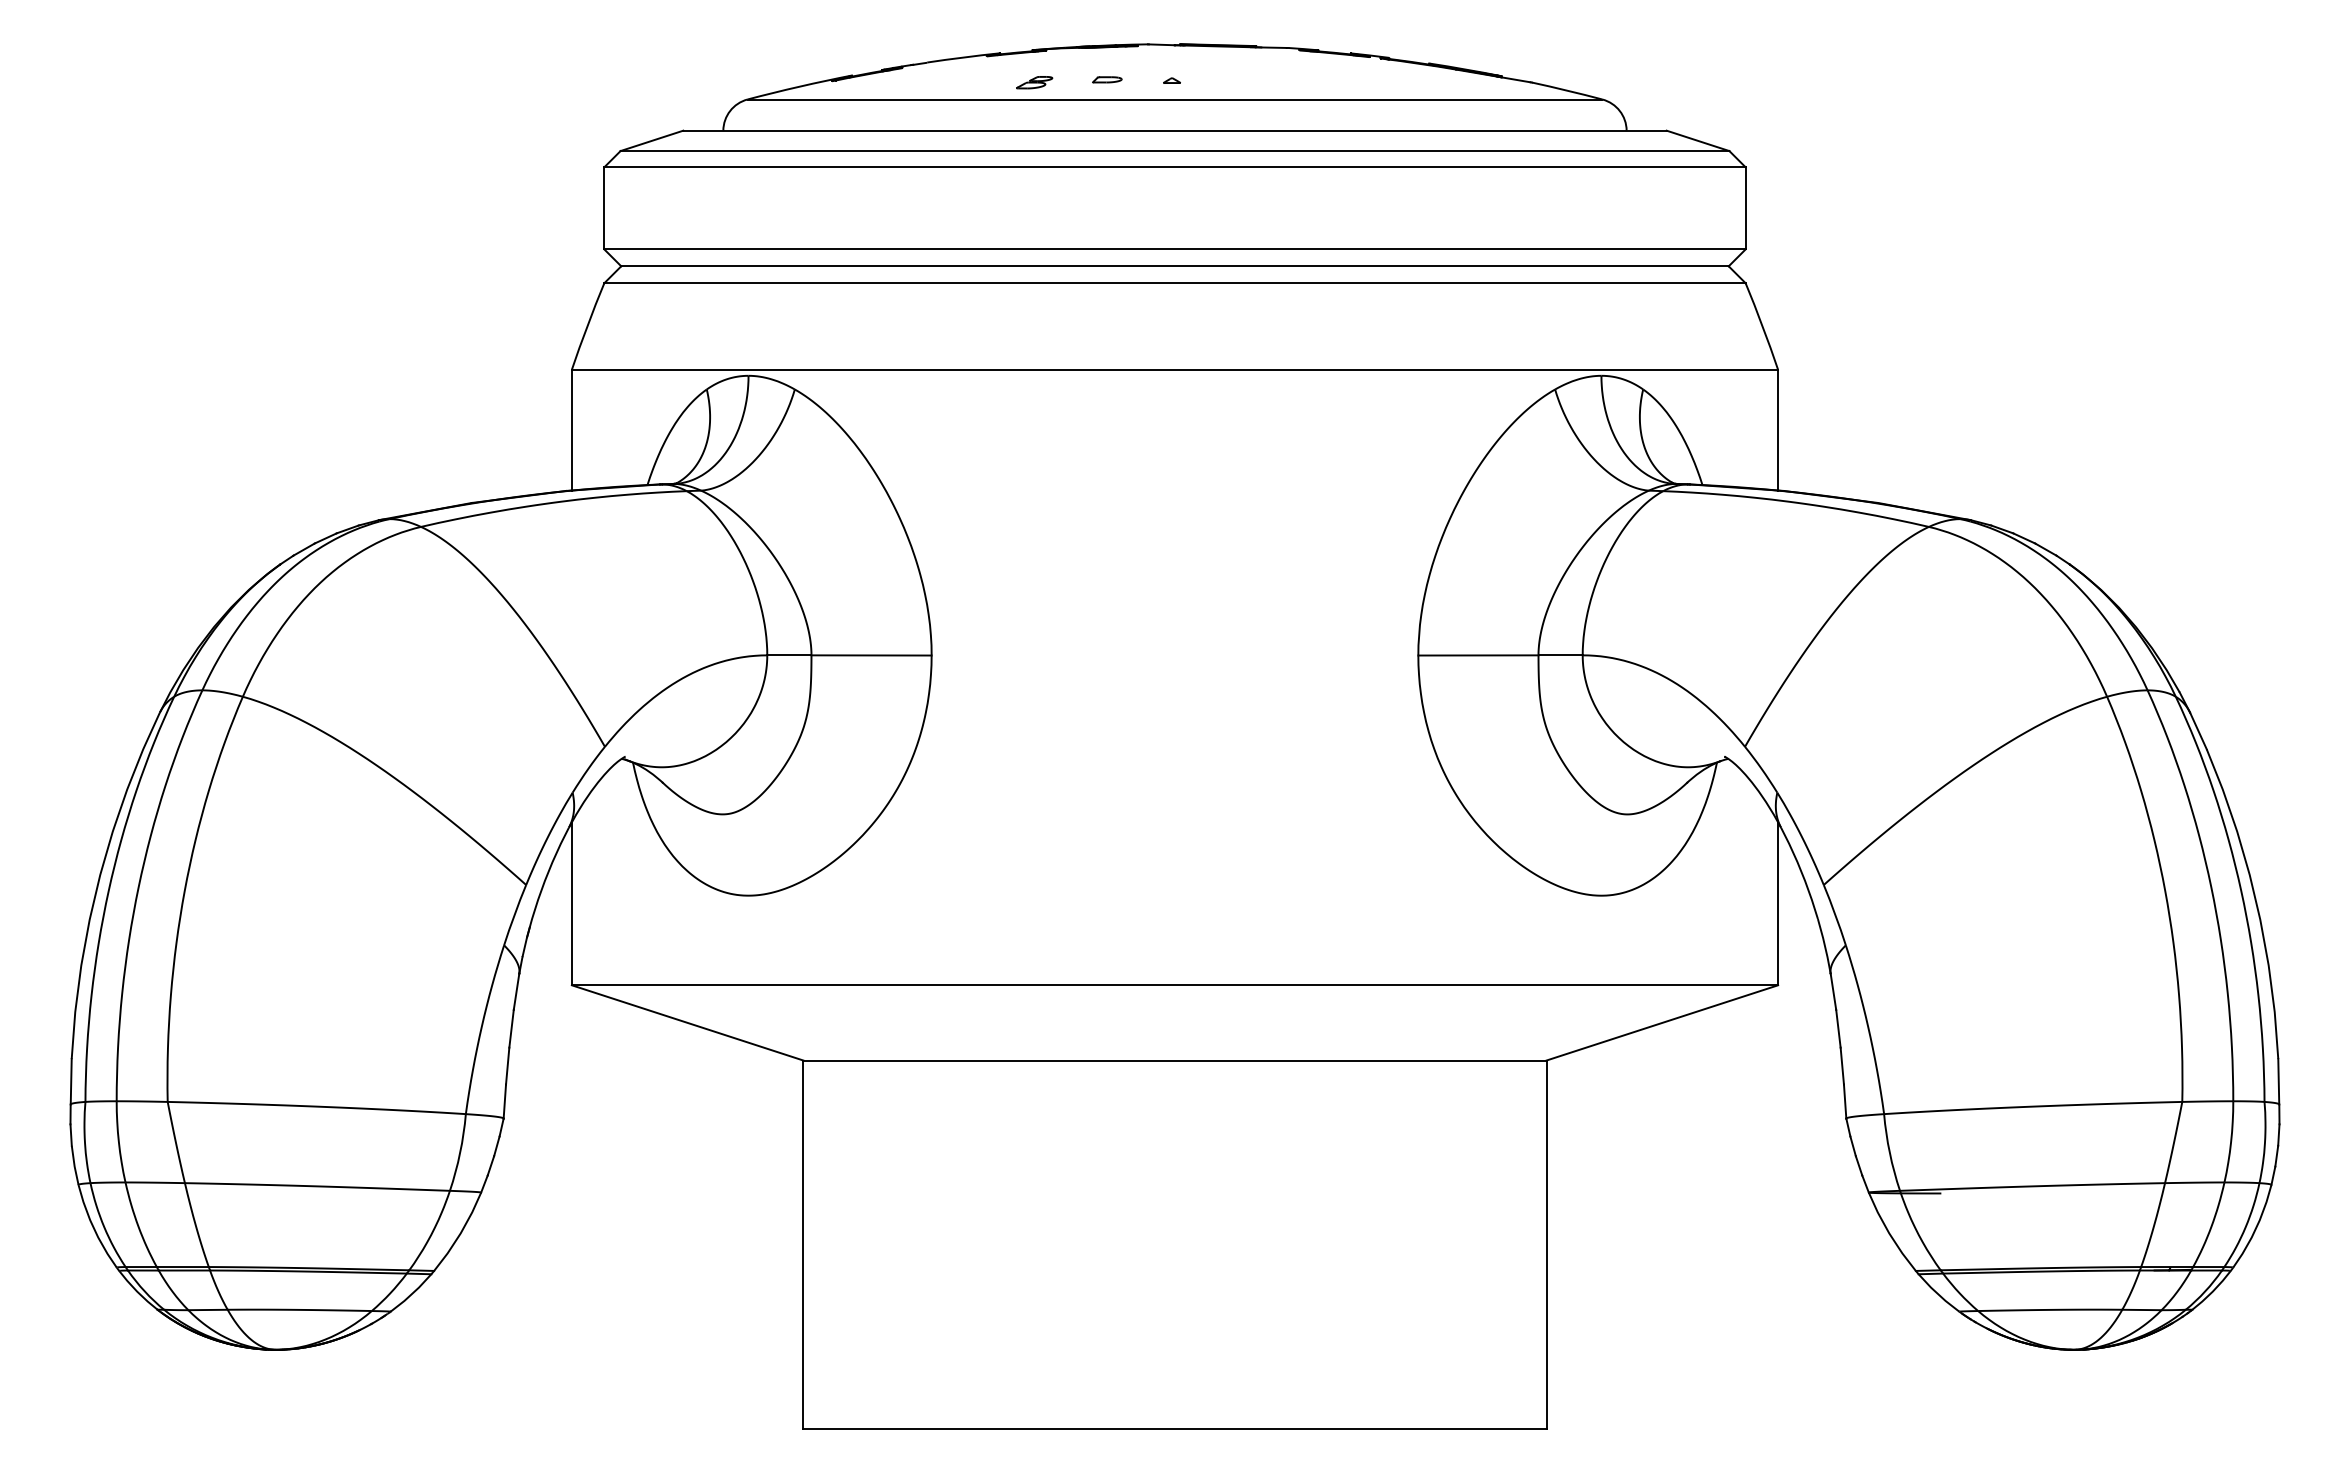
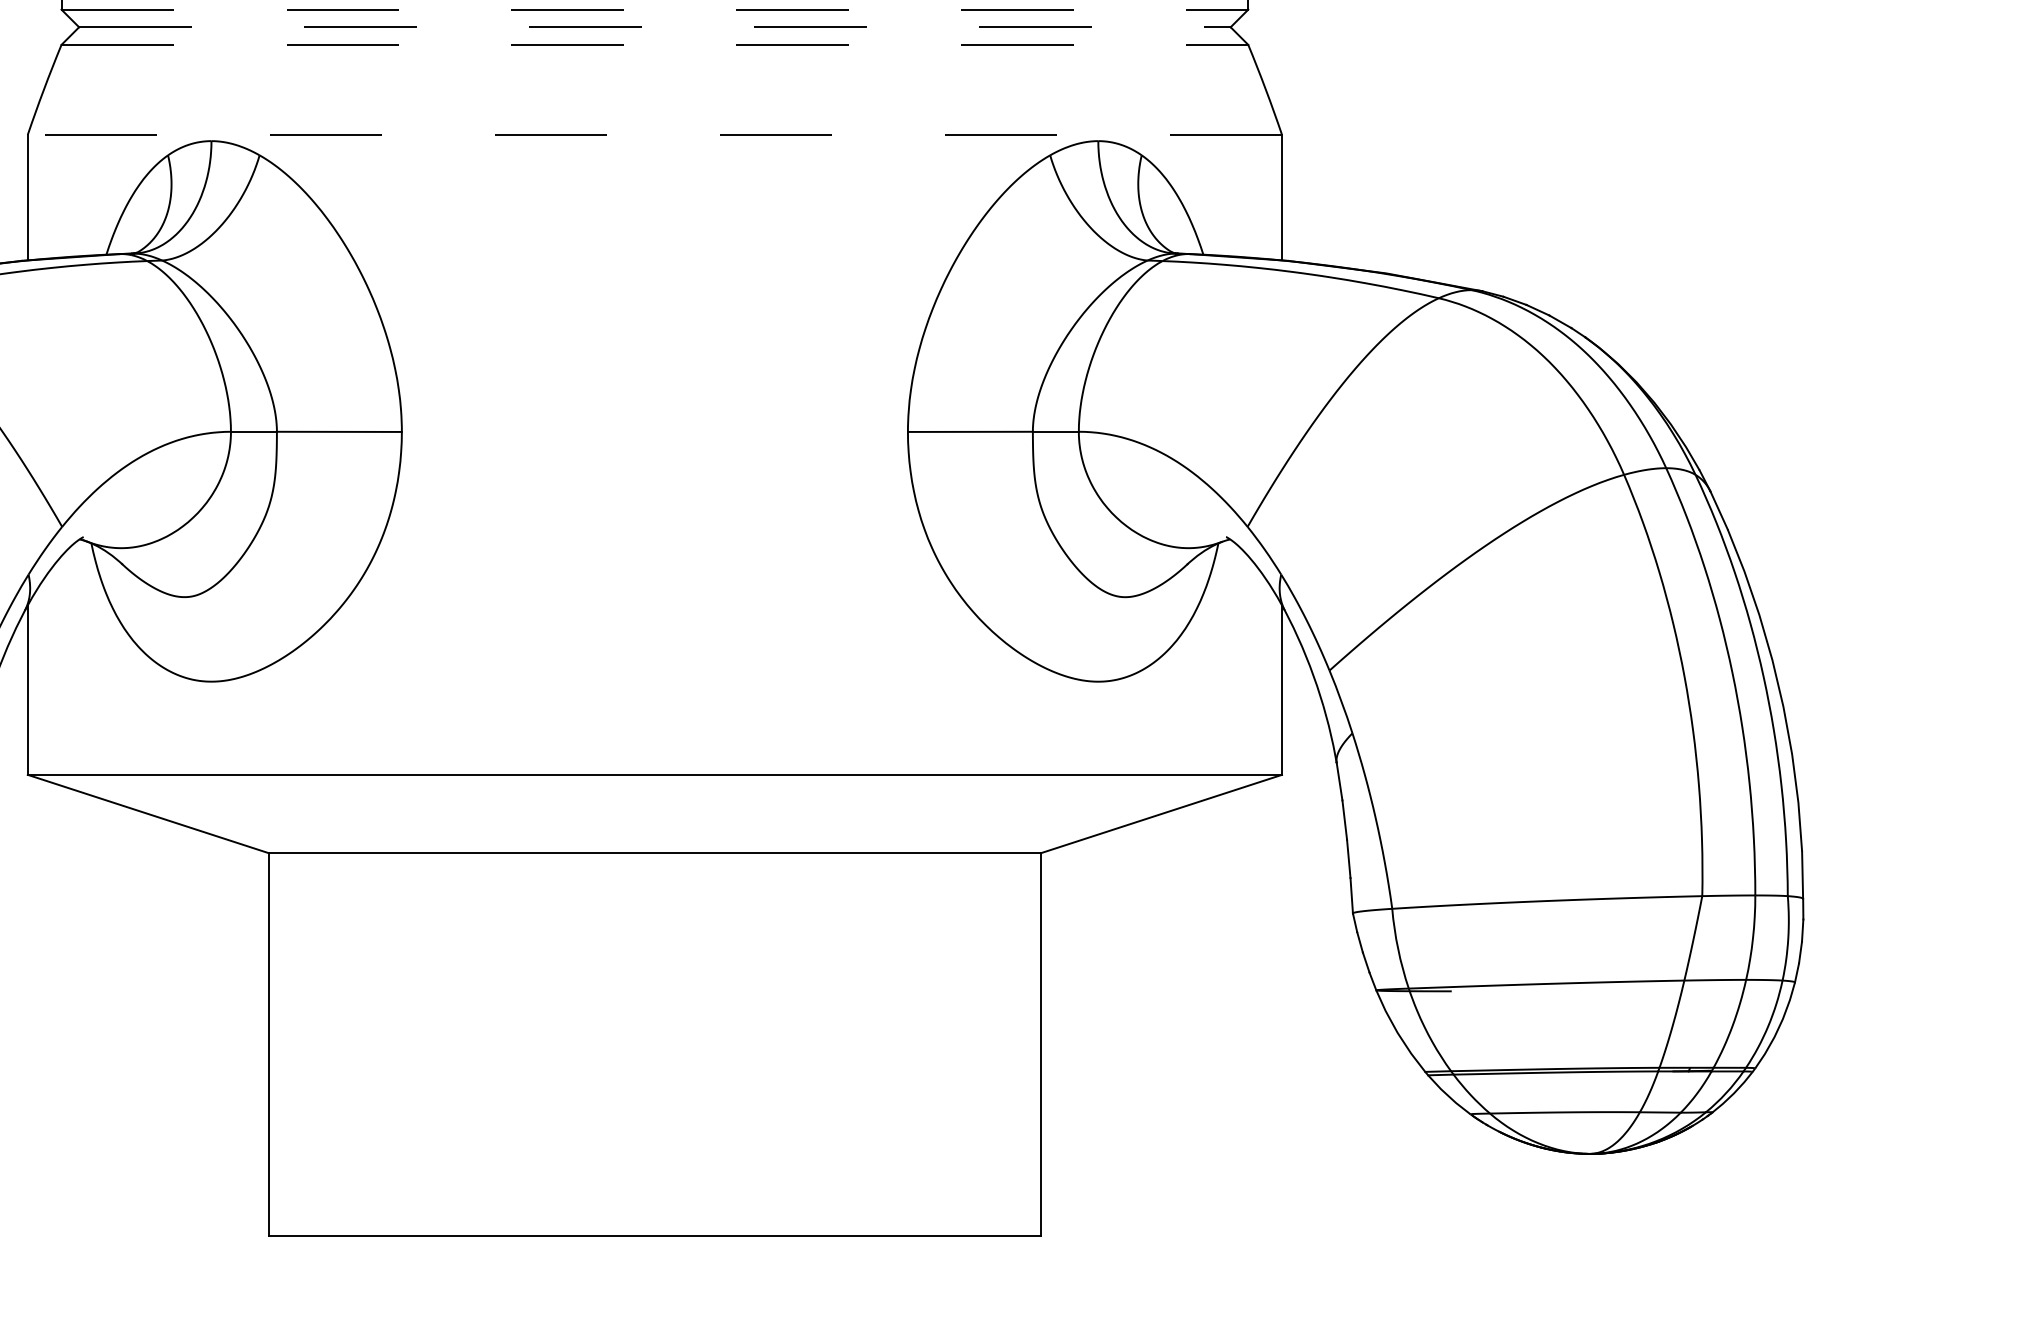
line: (1174, 249) -> (654, 9), solid -> dashed
line: (1175, 266) -> (655, 27), solid -> dashed
line: (1174, 283) -> (654, 45), solid -> dashed
line: (1174, 369) -> (654, 134), solid -> dashed

